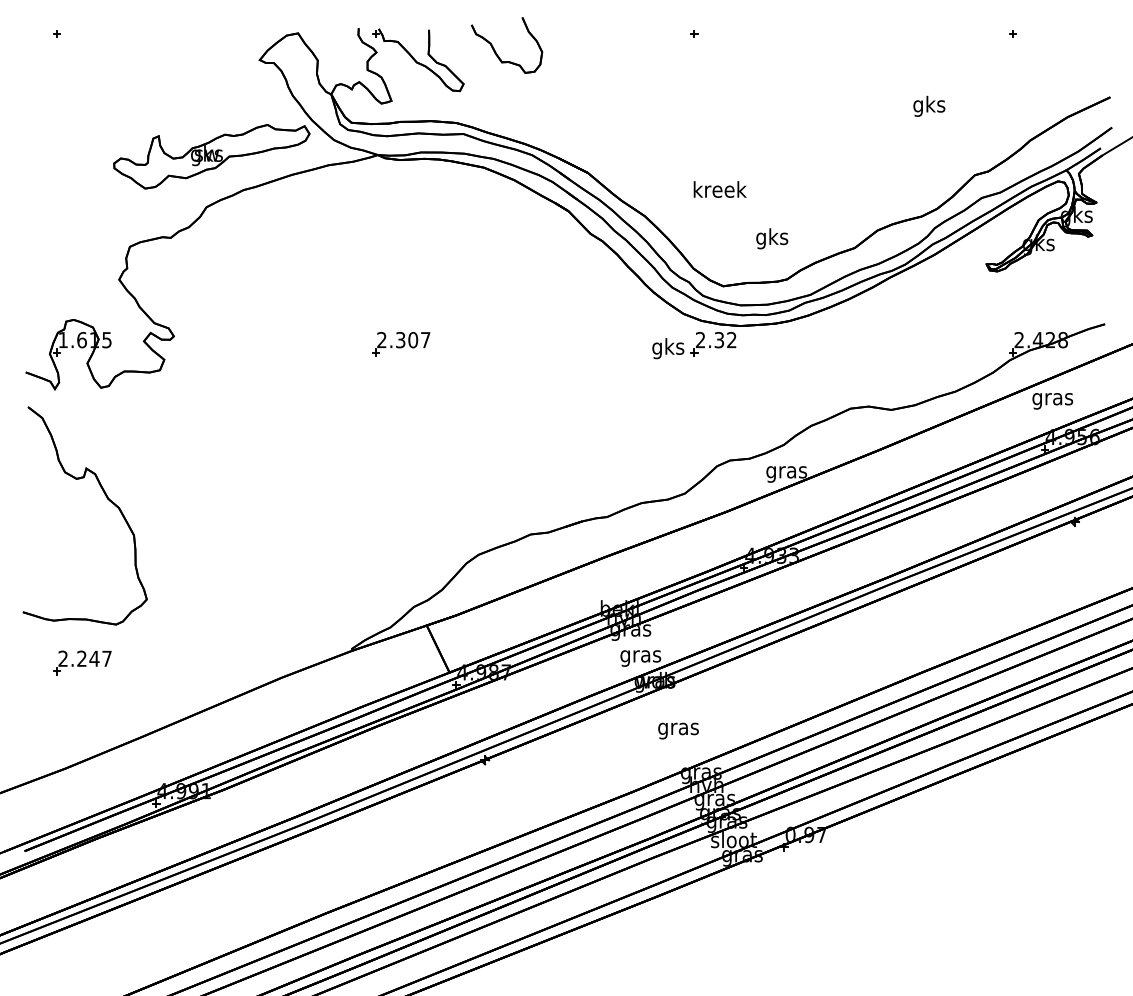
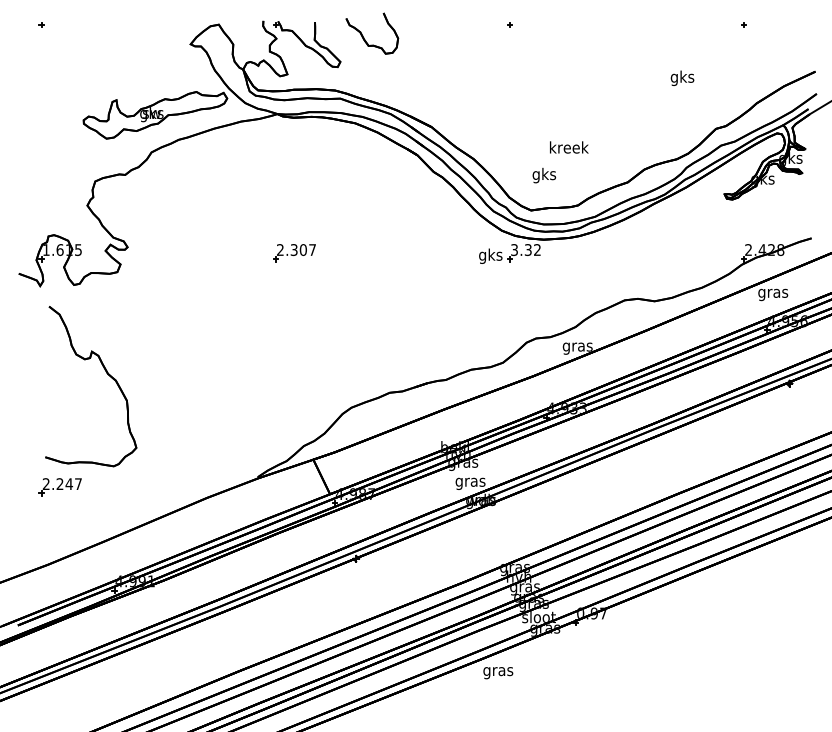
text: (719, 189) -> (568, 147), moved
text: (772, 238) -> (544, 175), moved
text: (700, 340) -> (514, 250), 2.32 -> 3.32
part: (106, 498) -> (106, 373), moved
text: (678, 730) -> (498, 672), moved

